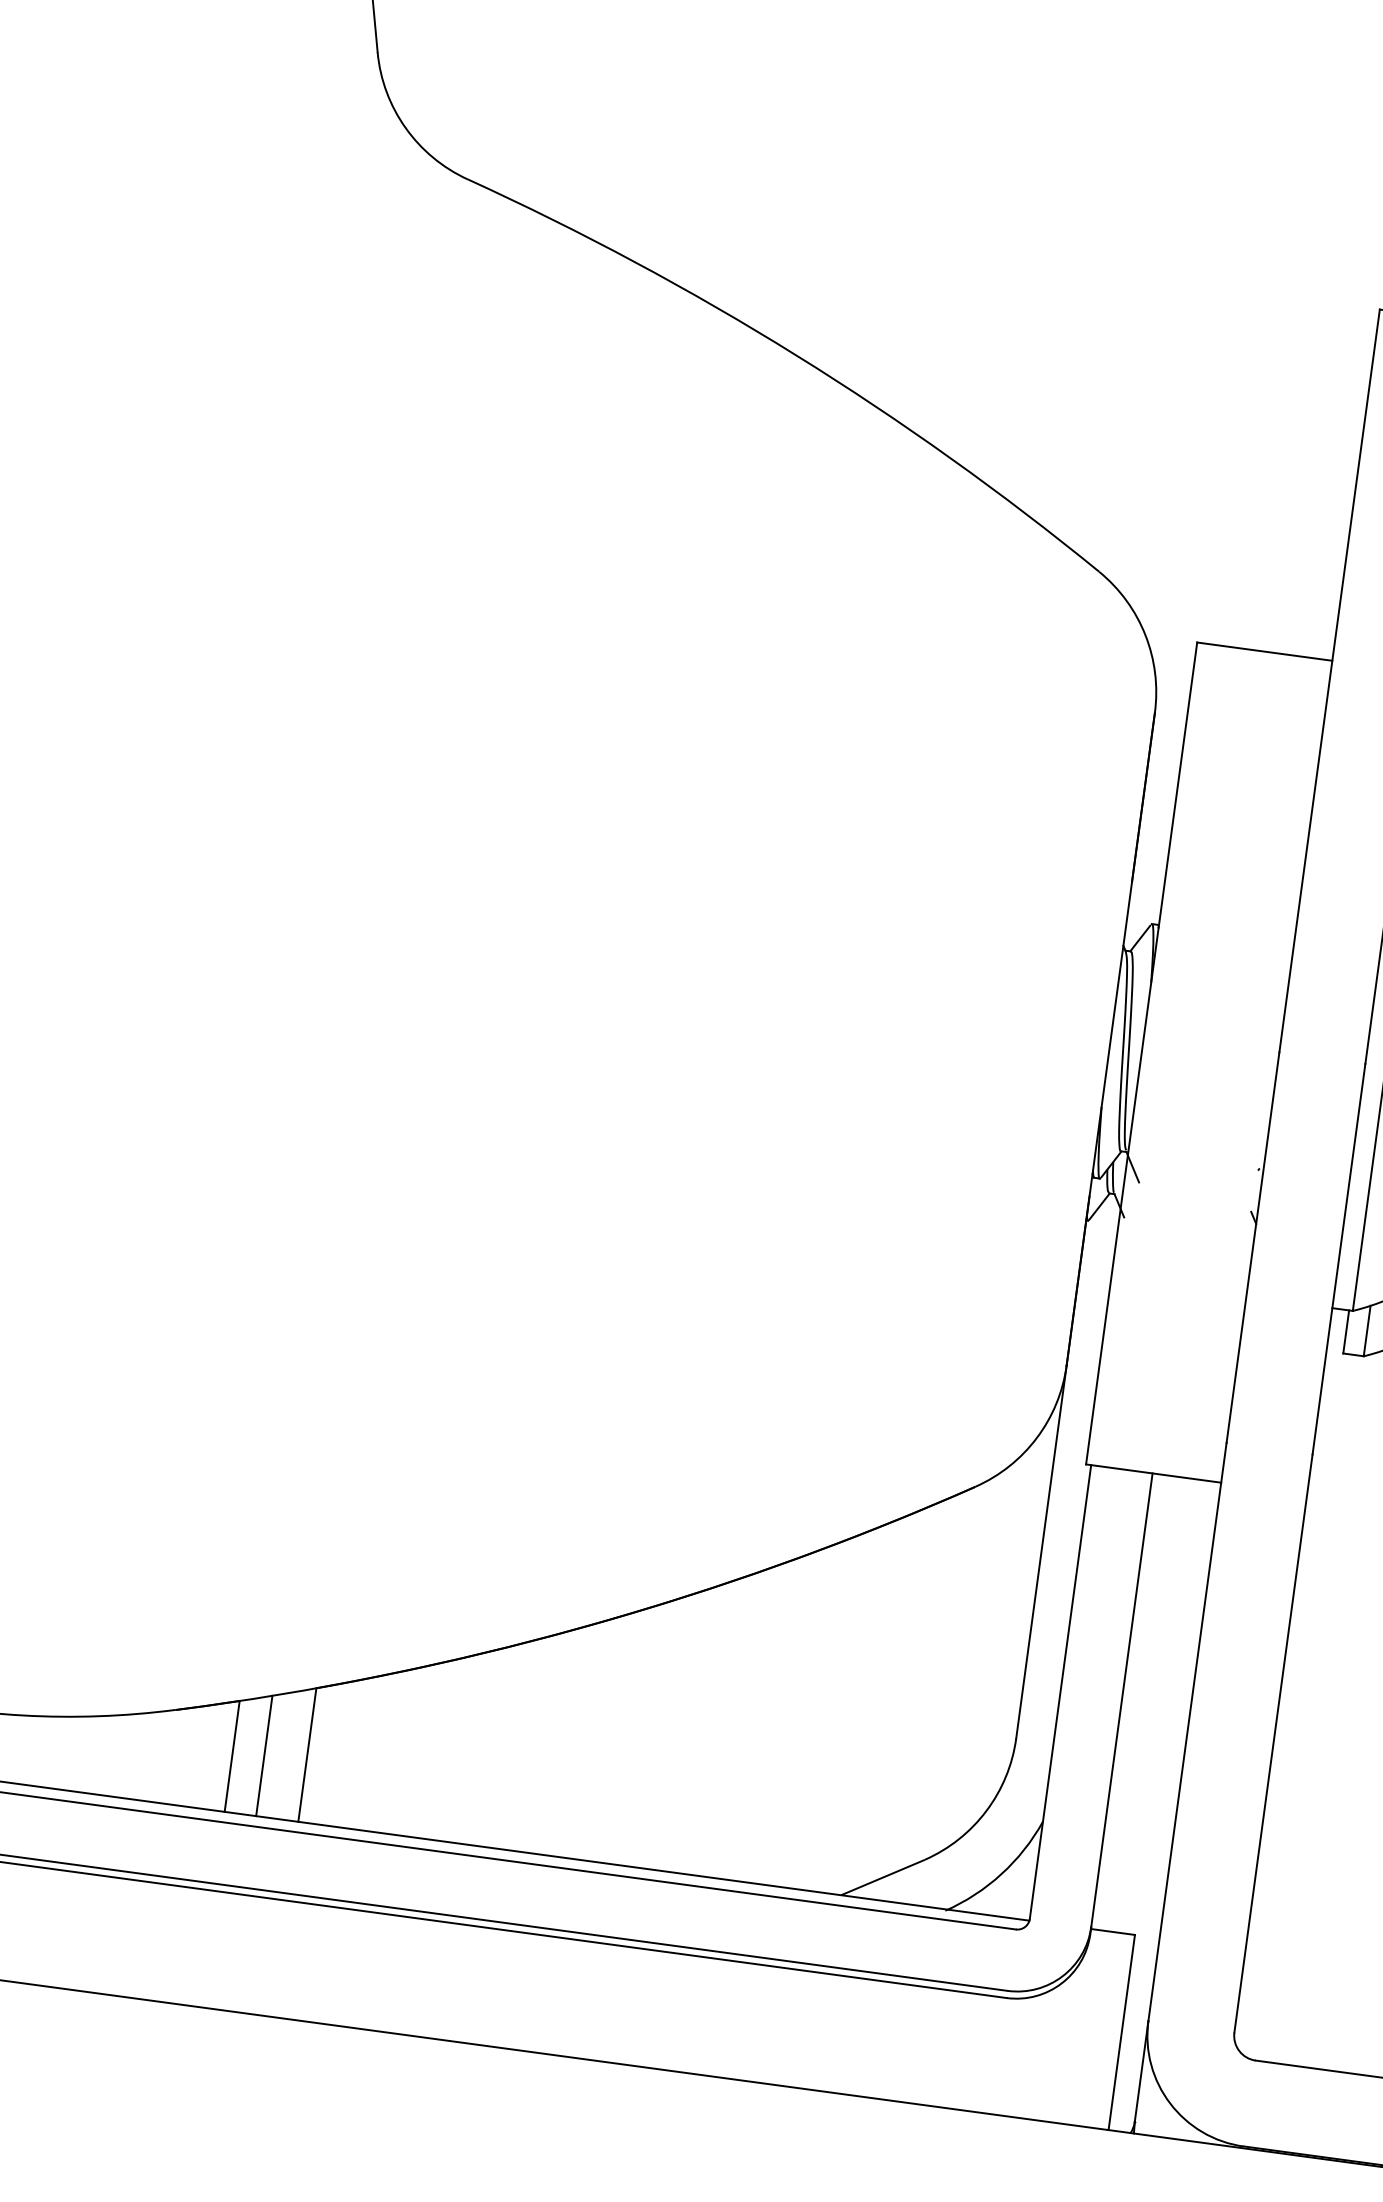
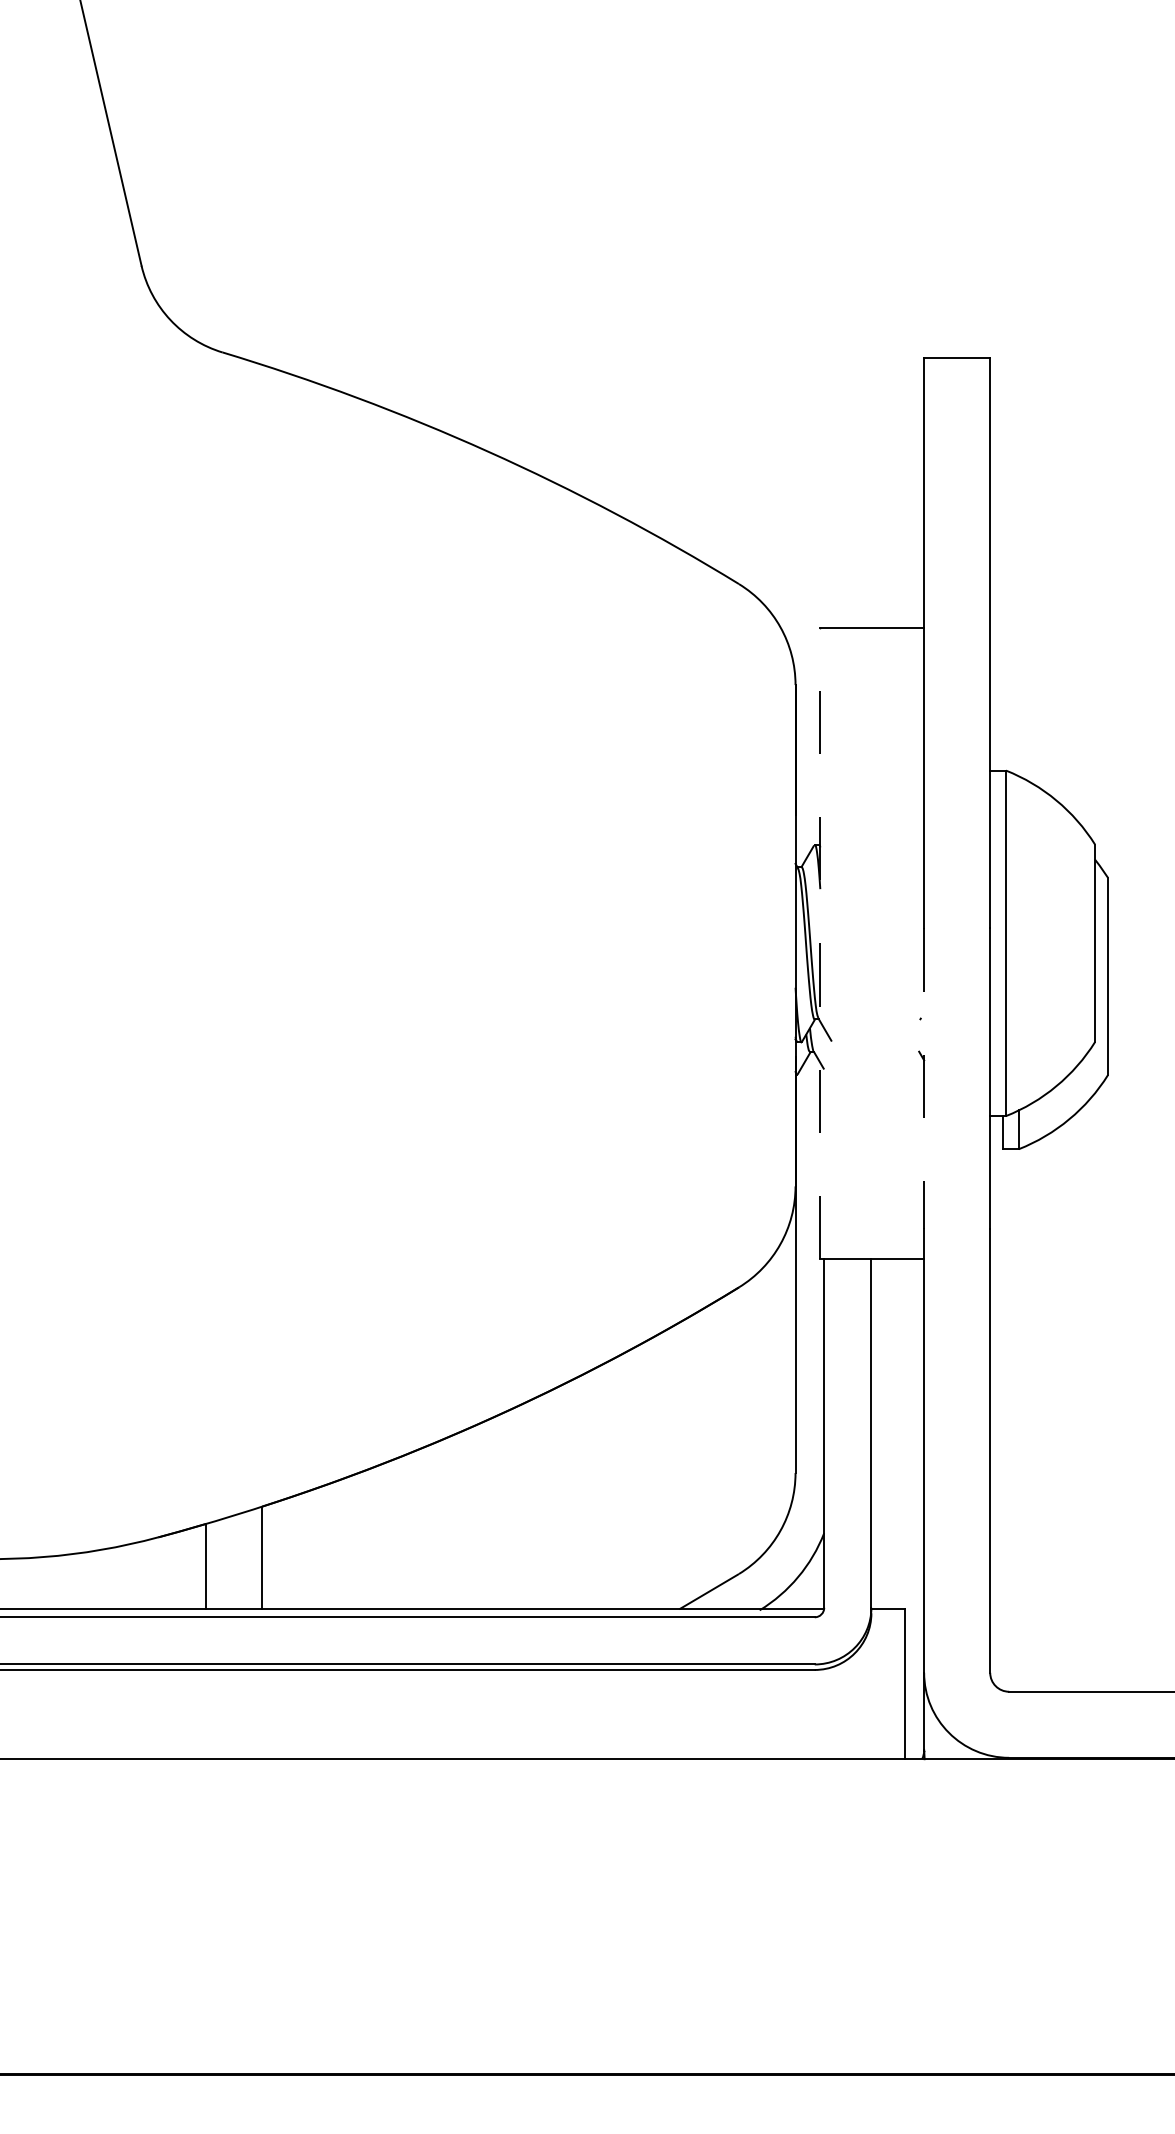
line: (1141, 1053) -> (820, 943), solid -> dashed
line: (1253, 1247) -> (924, 1078), solid -> dashed
line: (263, 1755) -> (229, 1562), removed

